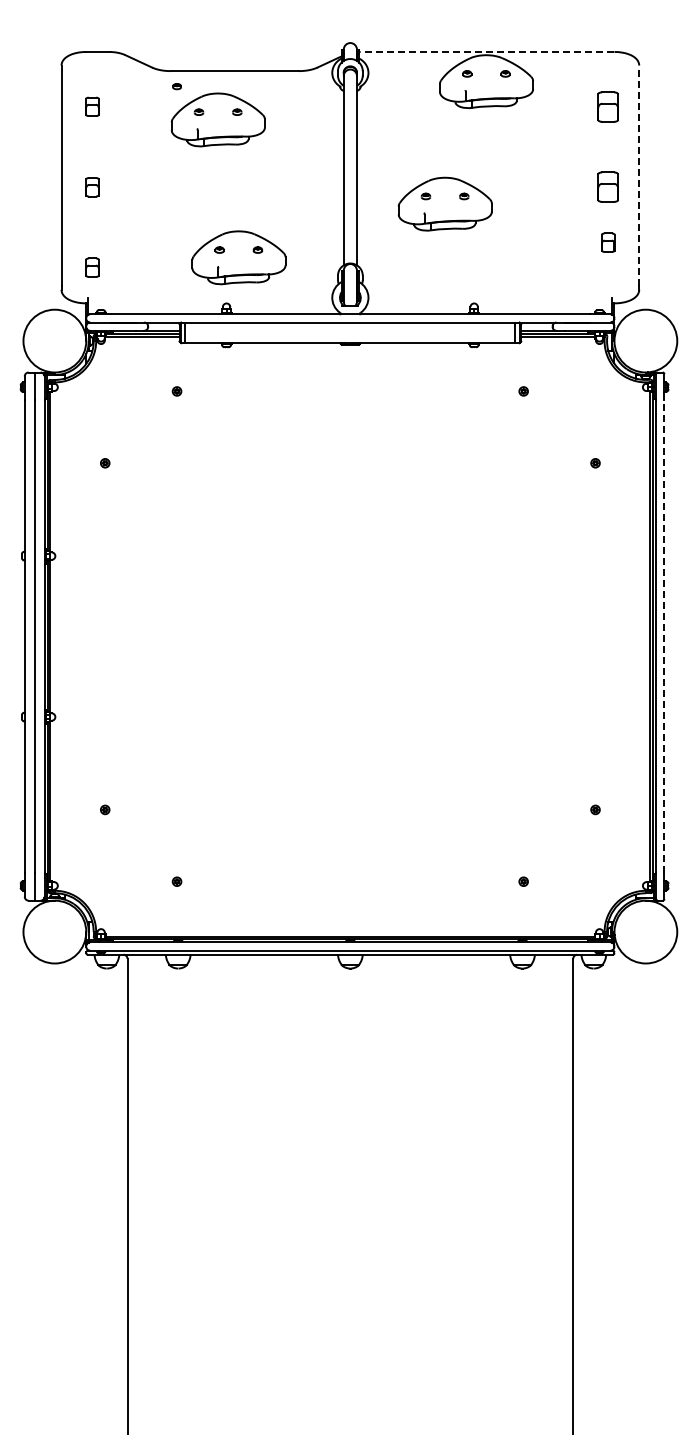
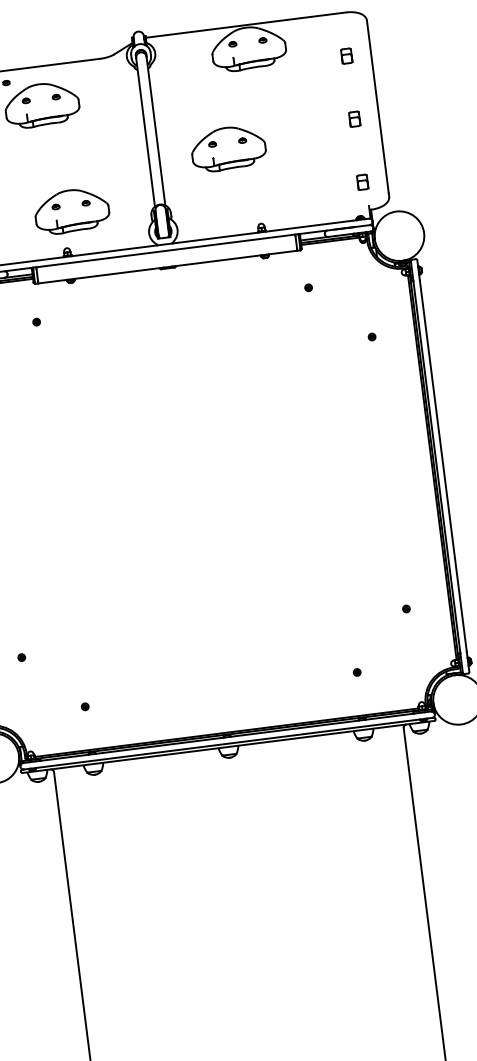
line: (487, 51) -> (246, 24), dashed -> solid
part: (608, 106) -> (346, 55), size x0.62
line: (639, 175) -> (378, 106), dashed -> solid
part: (608, 187) -> (354, 119), size x0.62
part: (608, 242) -> (362, 182), moved
line: (664, 636) -> (443, 466), dashed -> solid

